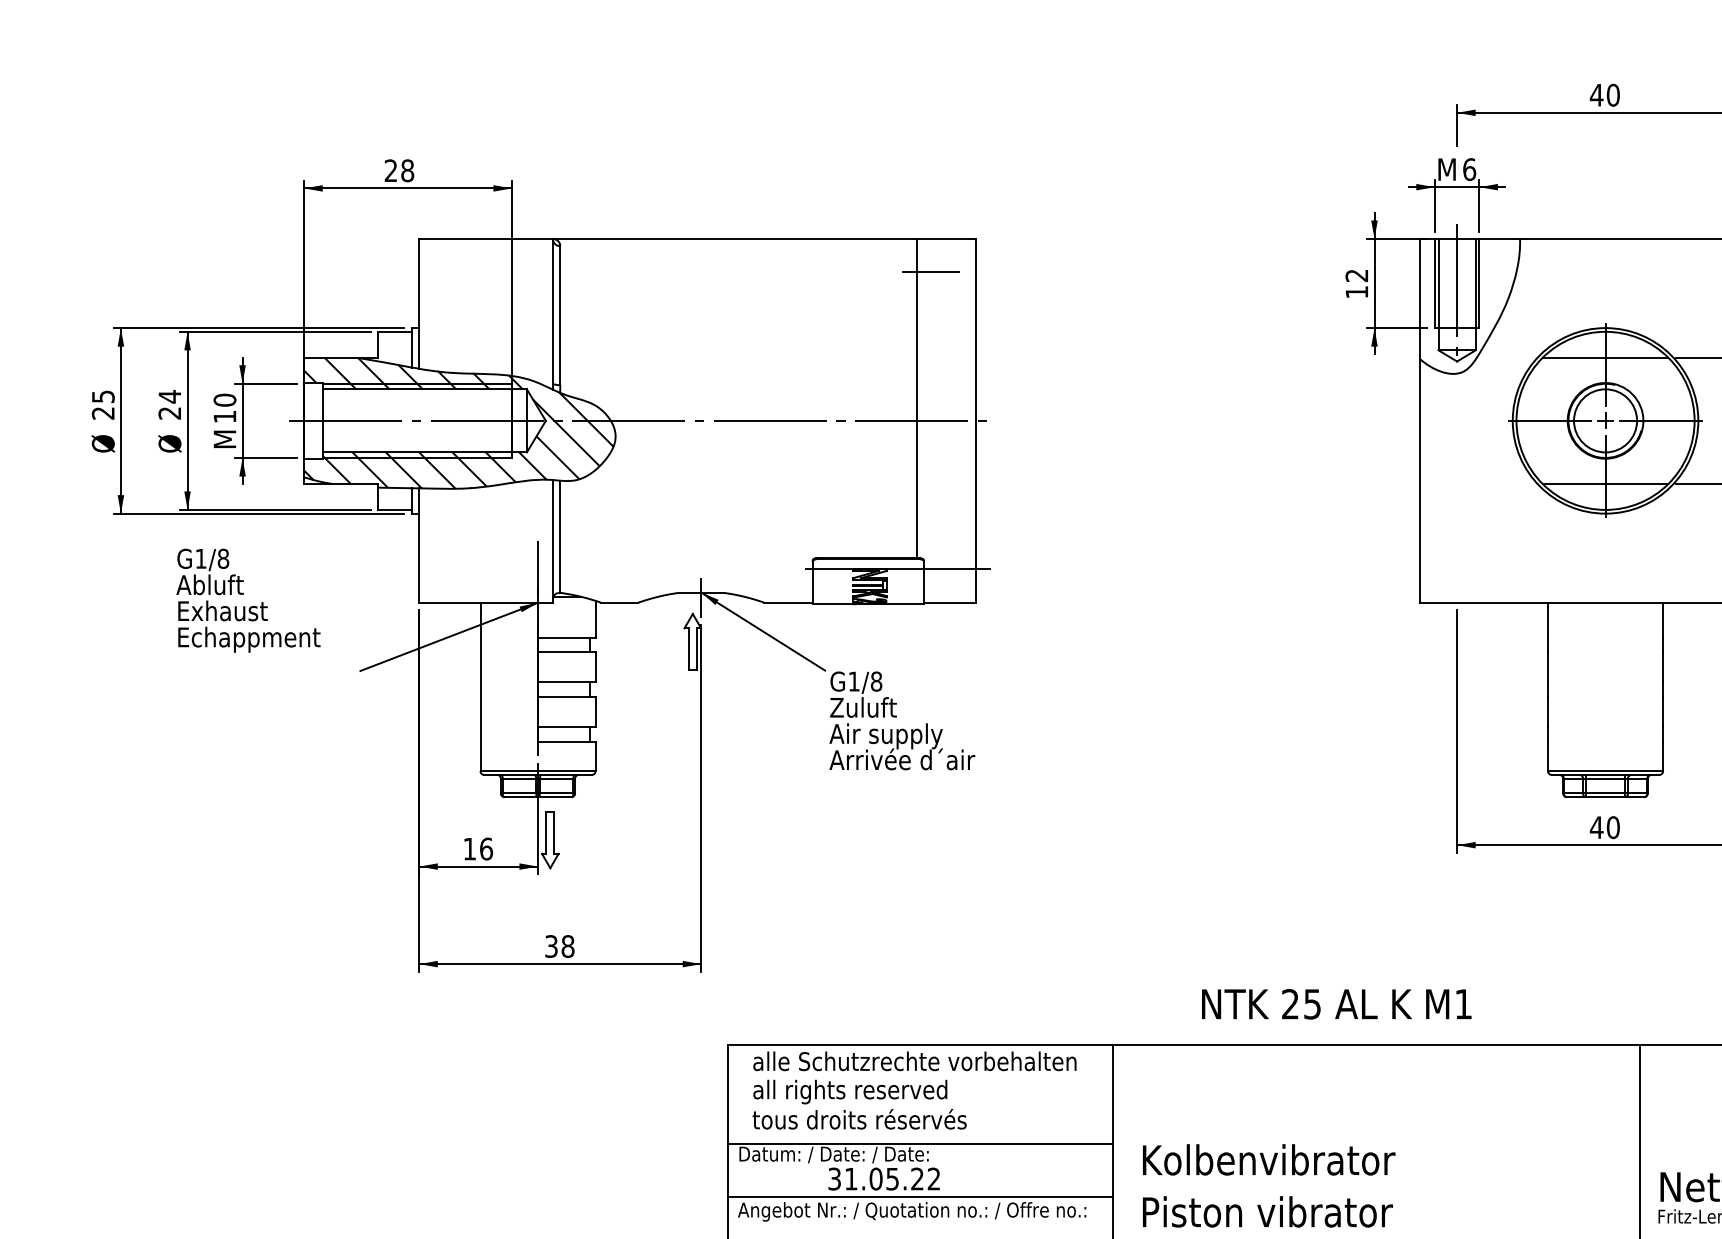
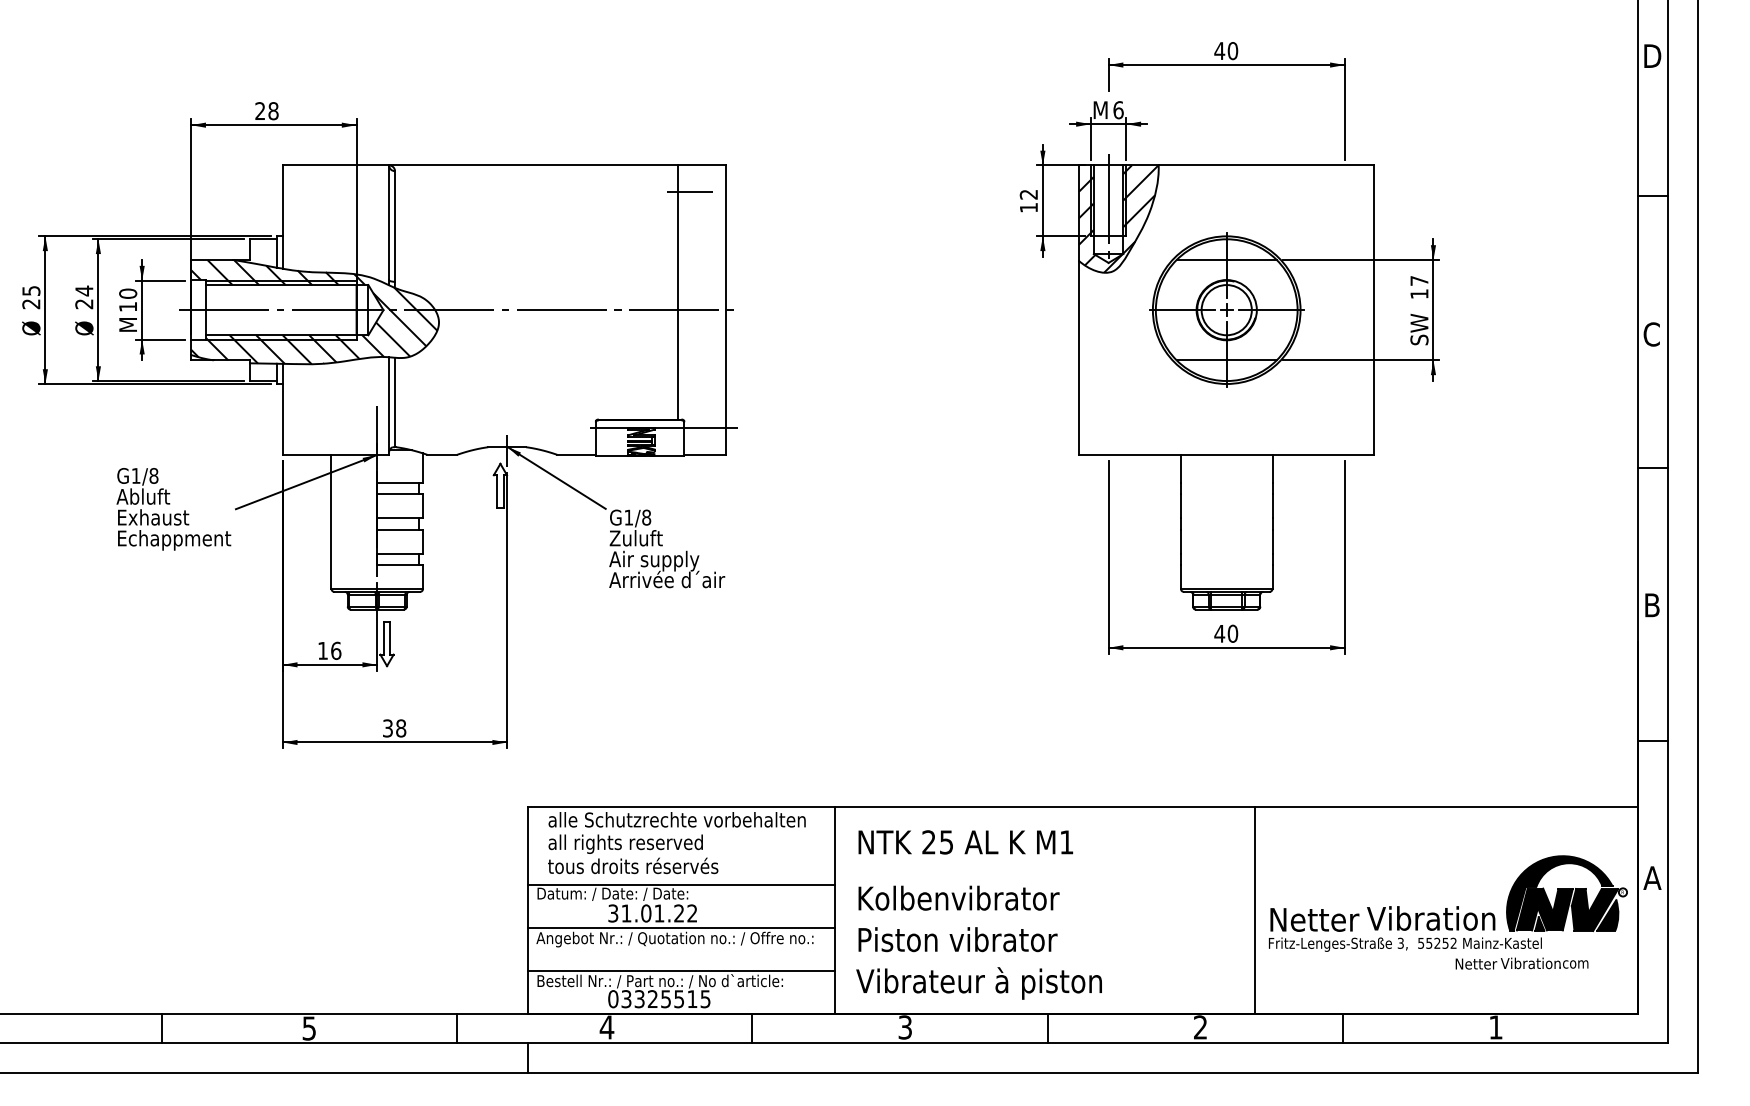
hatch: (1469, 305) -> (1118, 218), added
text: (248, 601) -> (173, 509), moved
text: (1336, 1004) -> (965, 842), moved
text: (892, 1179) -> (659, 913), 31.05.22 -> 31.01.22

